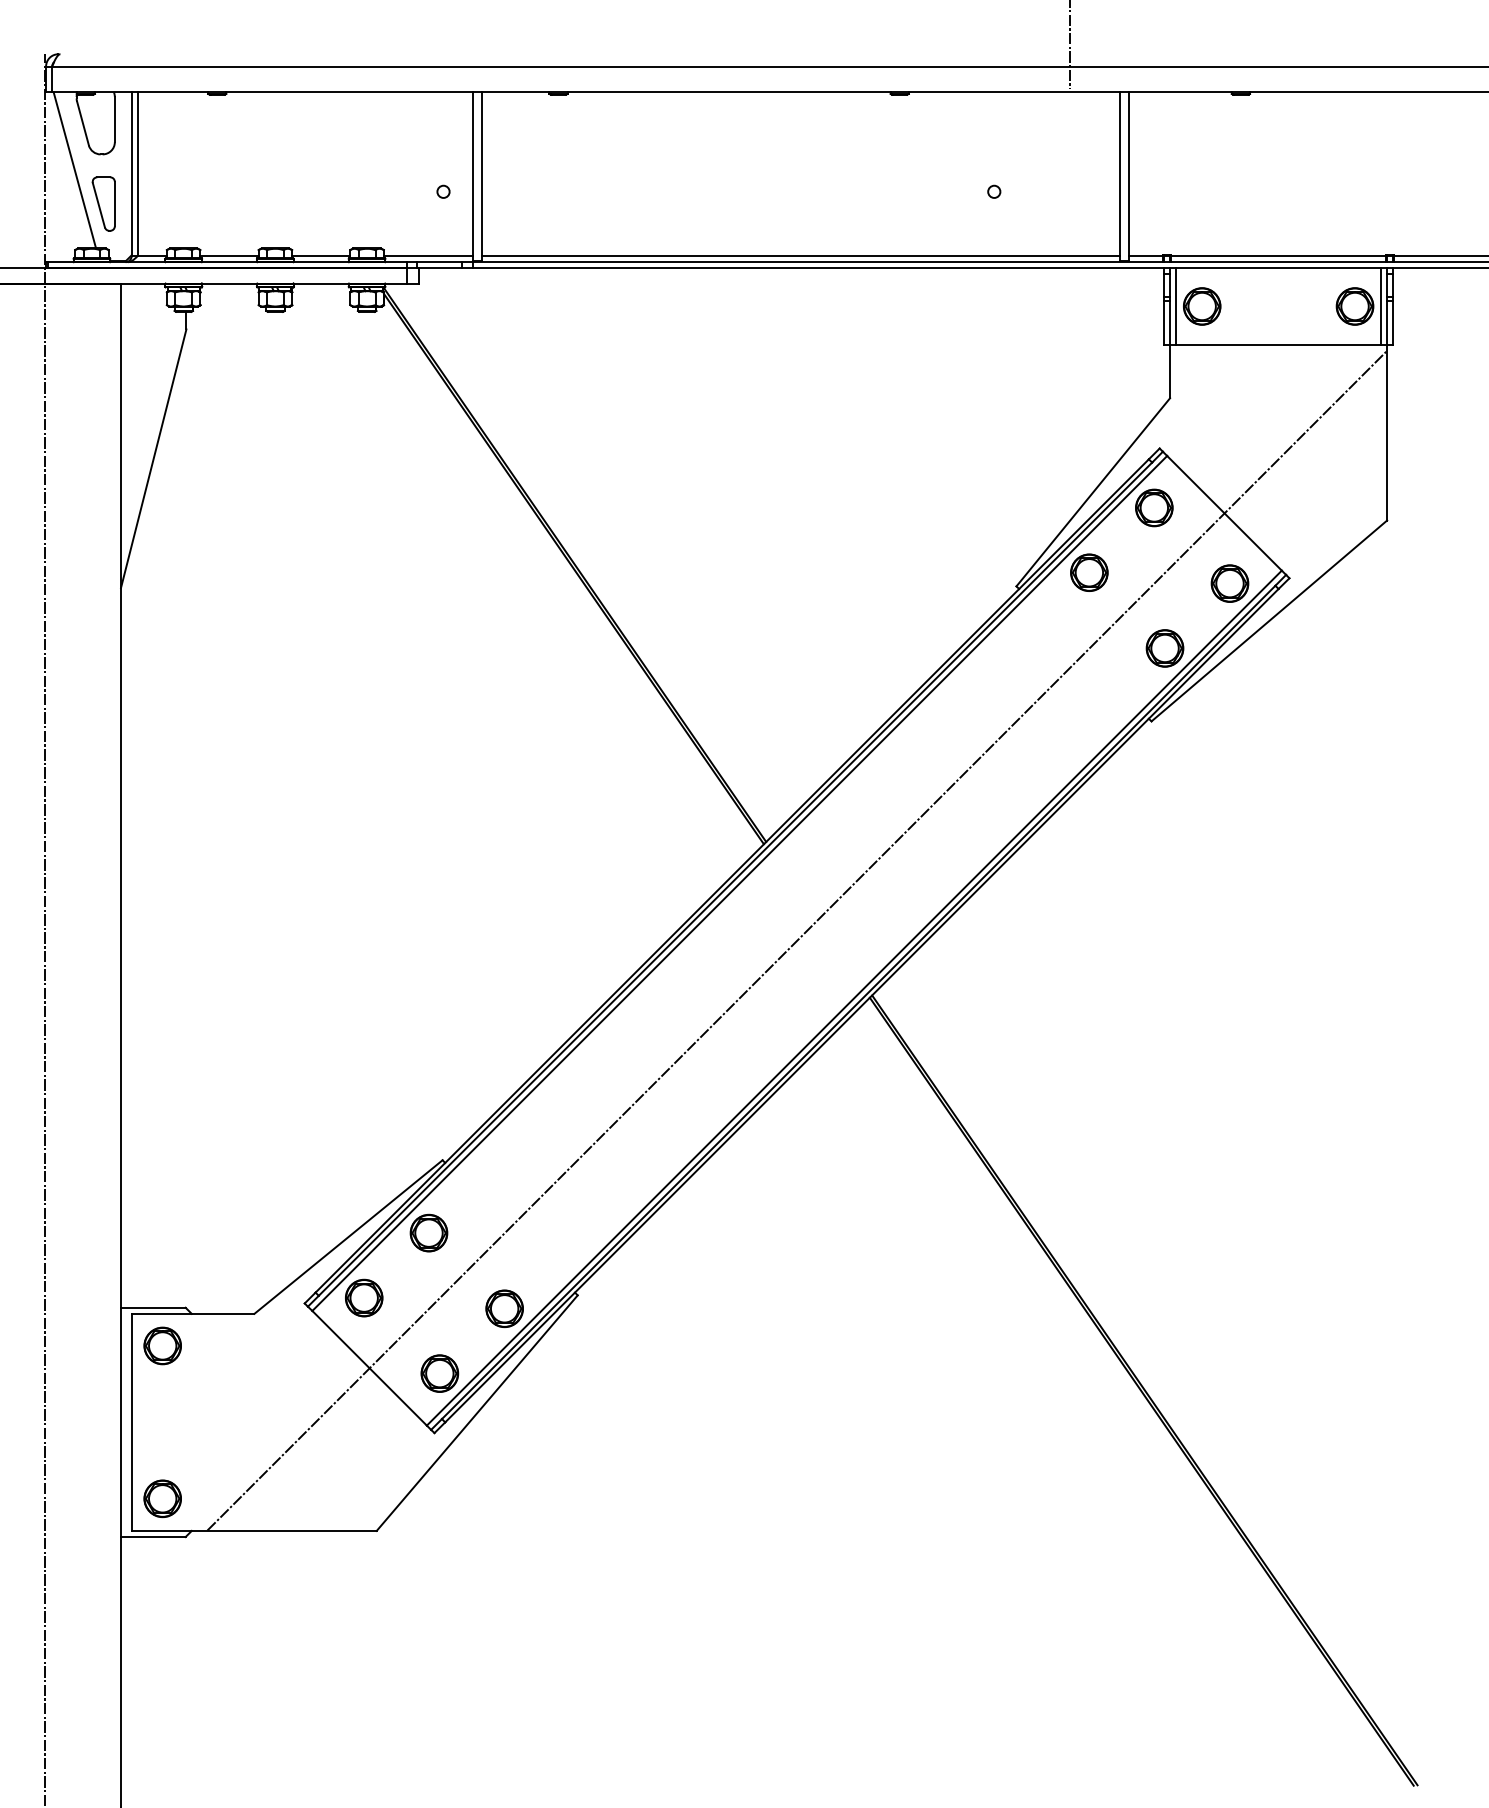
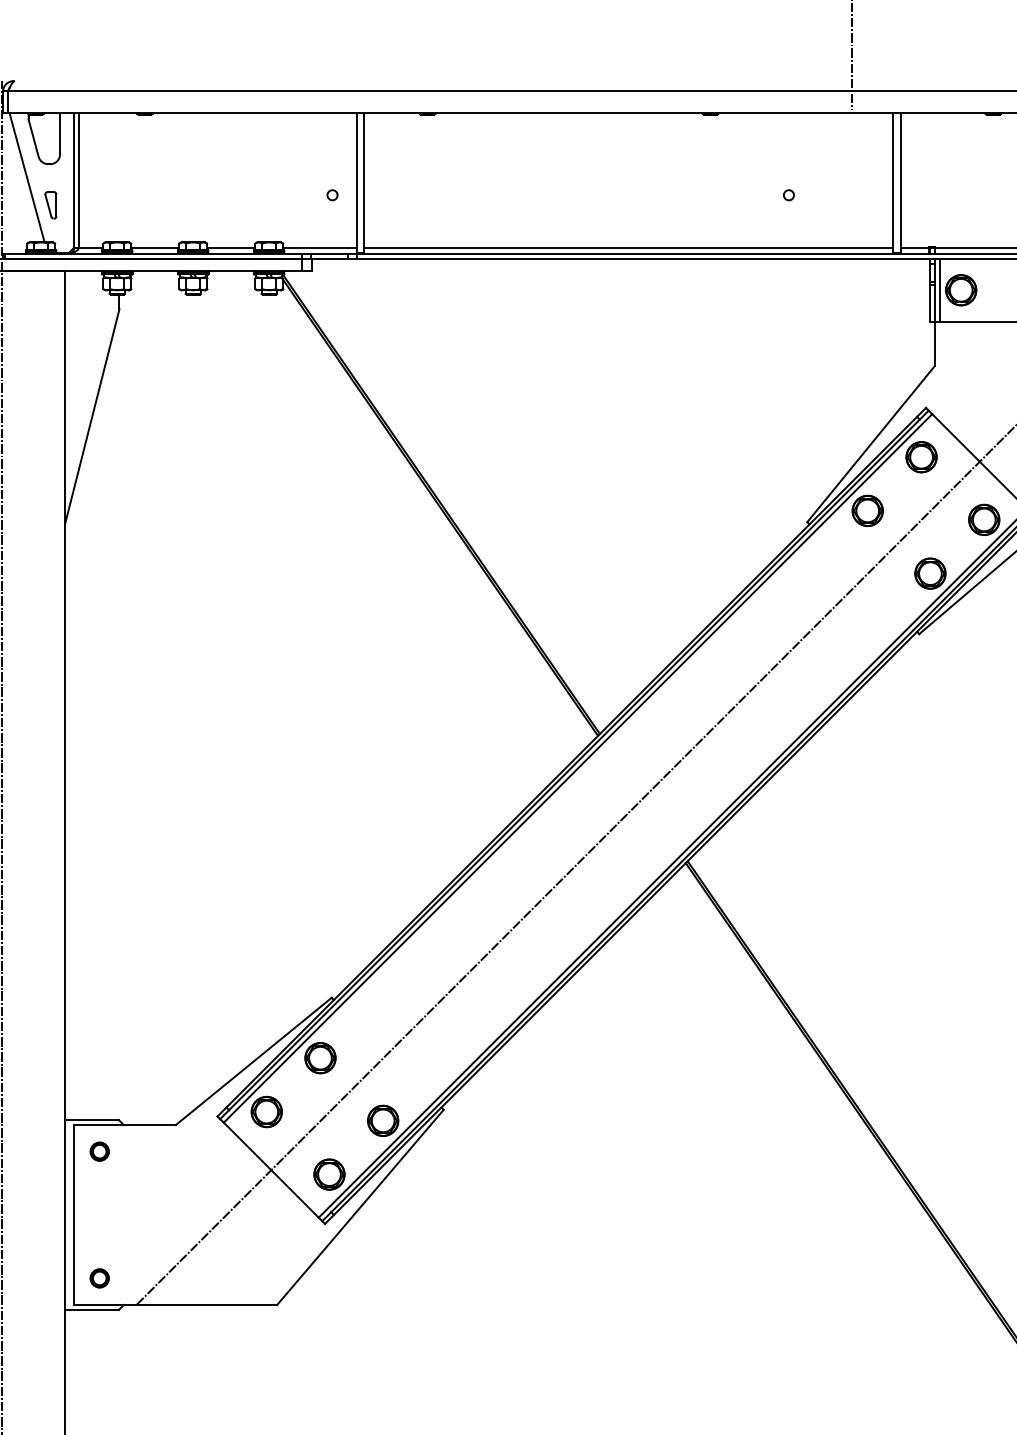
part: (103, 203) -> (50, 204), size x0.6
part: (162, 1345) -> (99, 1151), size x0.6
part: (162, 1498) -> (99, 1278), size x0.6

